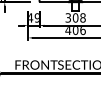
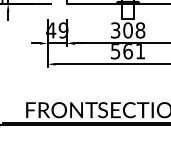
text: (75, 31) -> (127, 53), 406 -> 561

